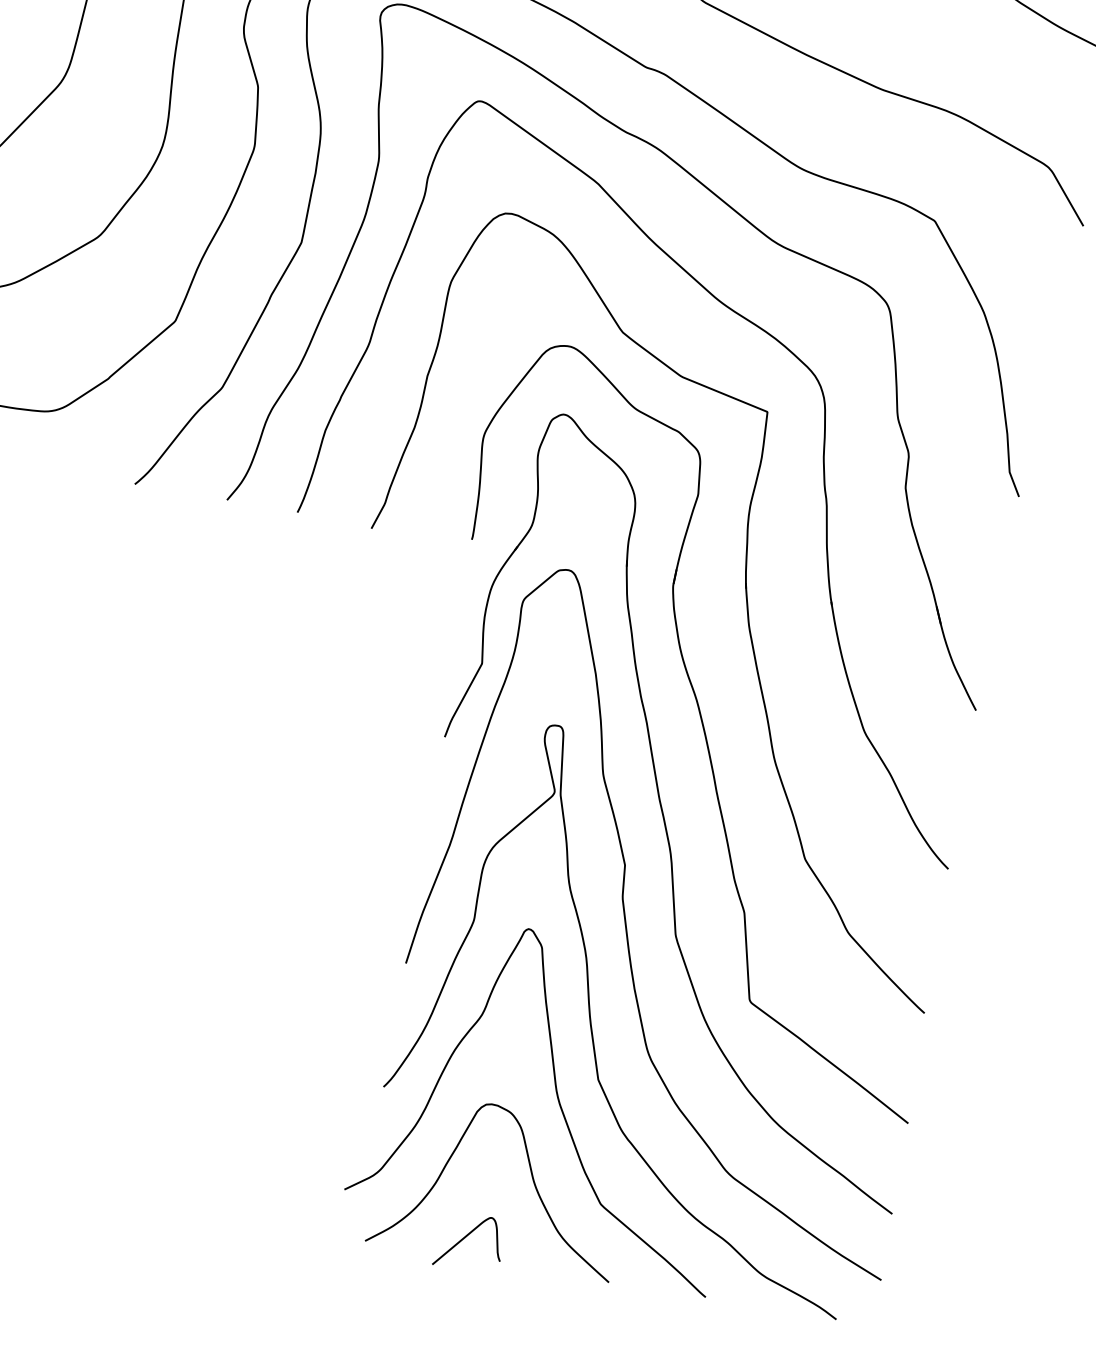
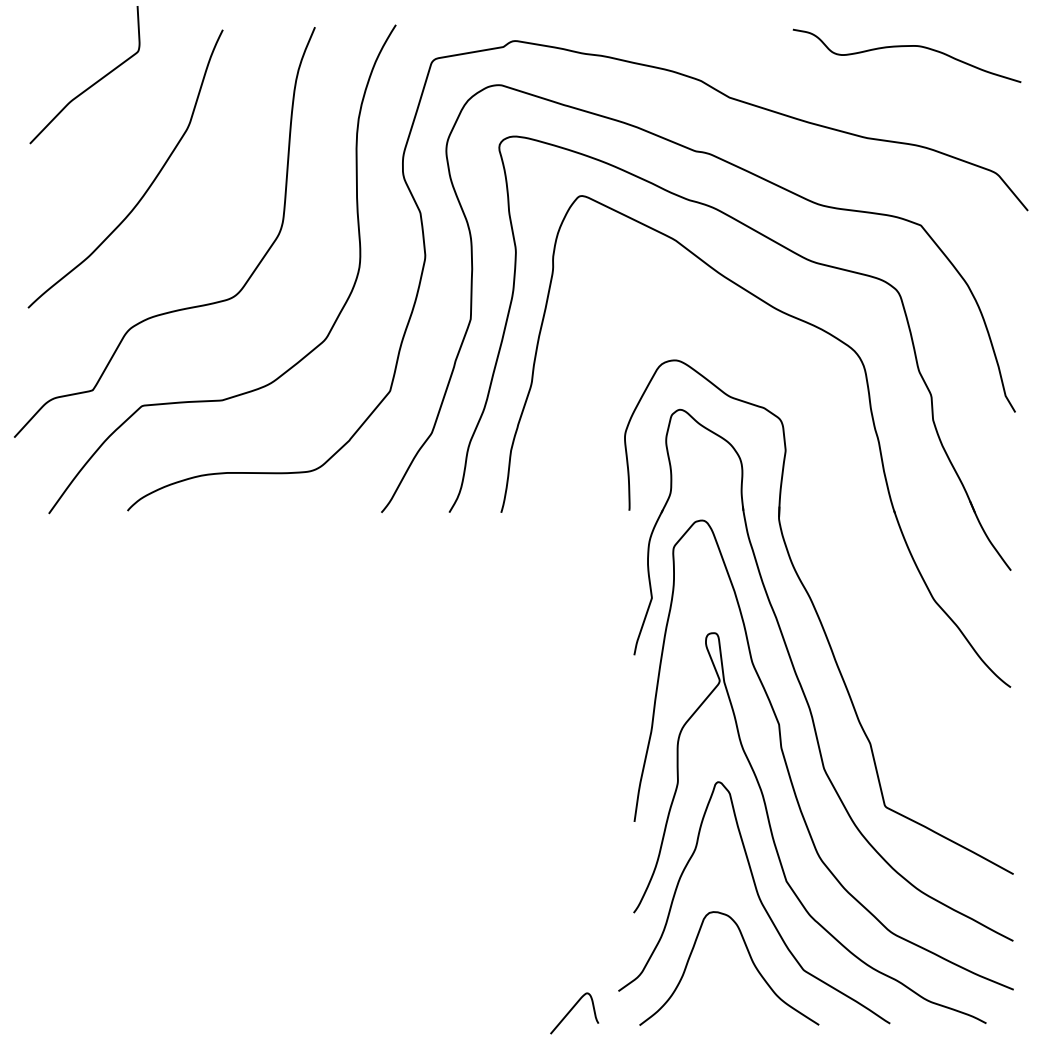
part: (745, 600) -> (832, 520), removed
curve: (464, 1240) -> (570, 1012), moved

